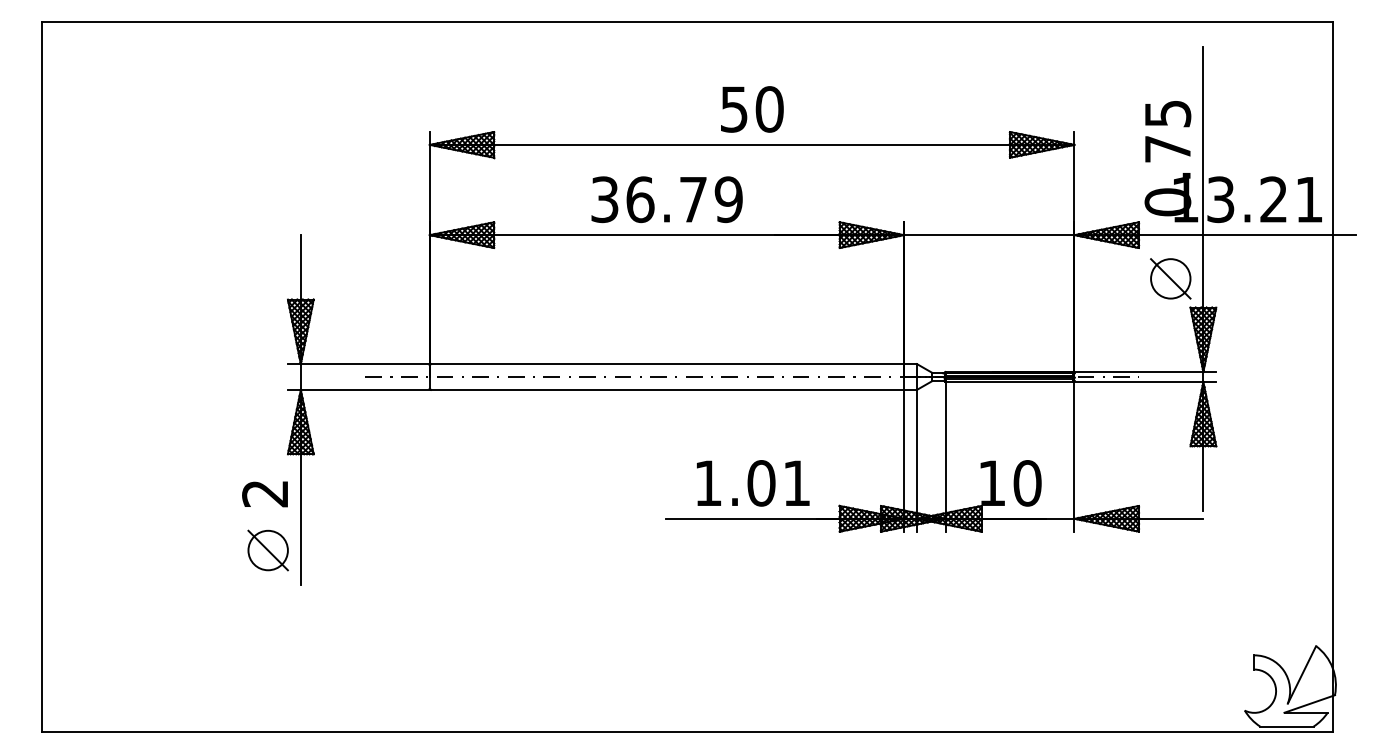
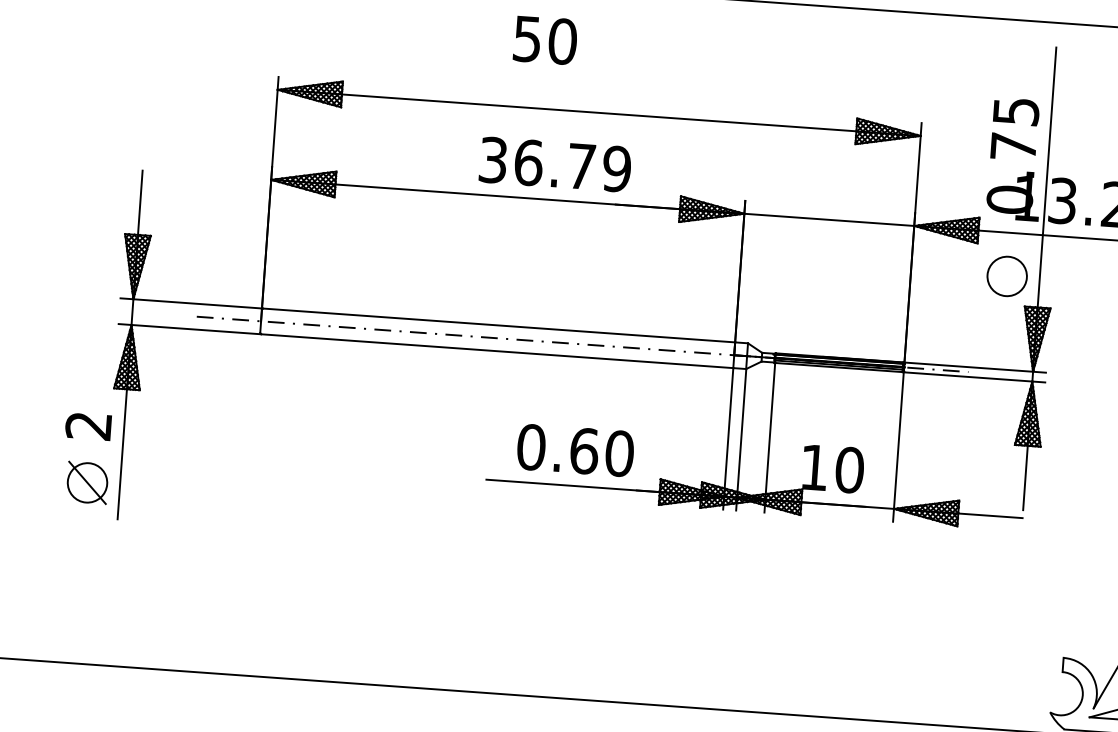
text: (752, 109) -> (545, 40), moved
text: (666, 199) -> (554, 164), moved
line: (1170, 278) -> (1006, 276), removed
text: (752, 483) -> (575, 450), 1.01 -> 0.60

